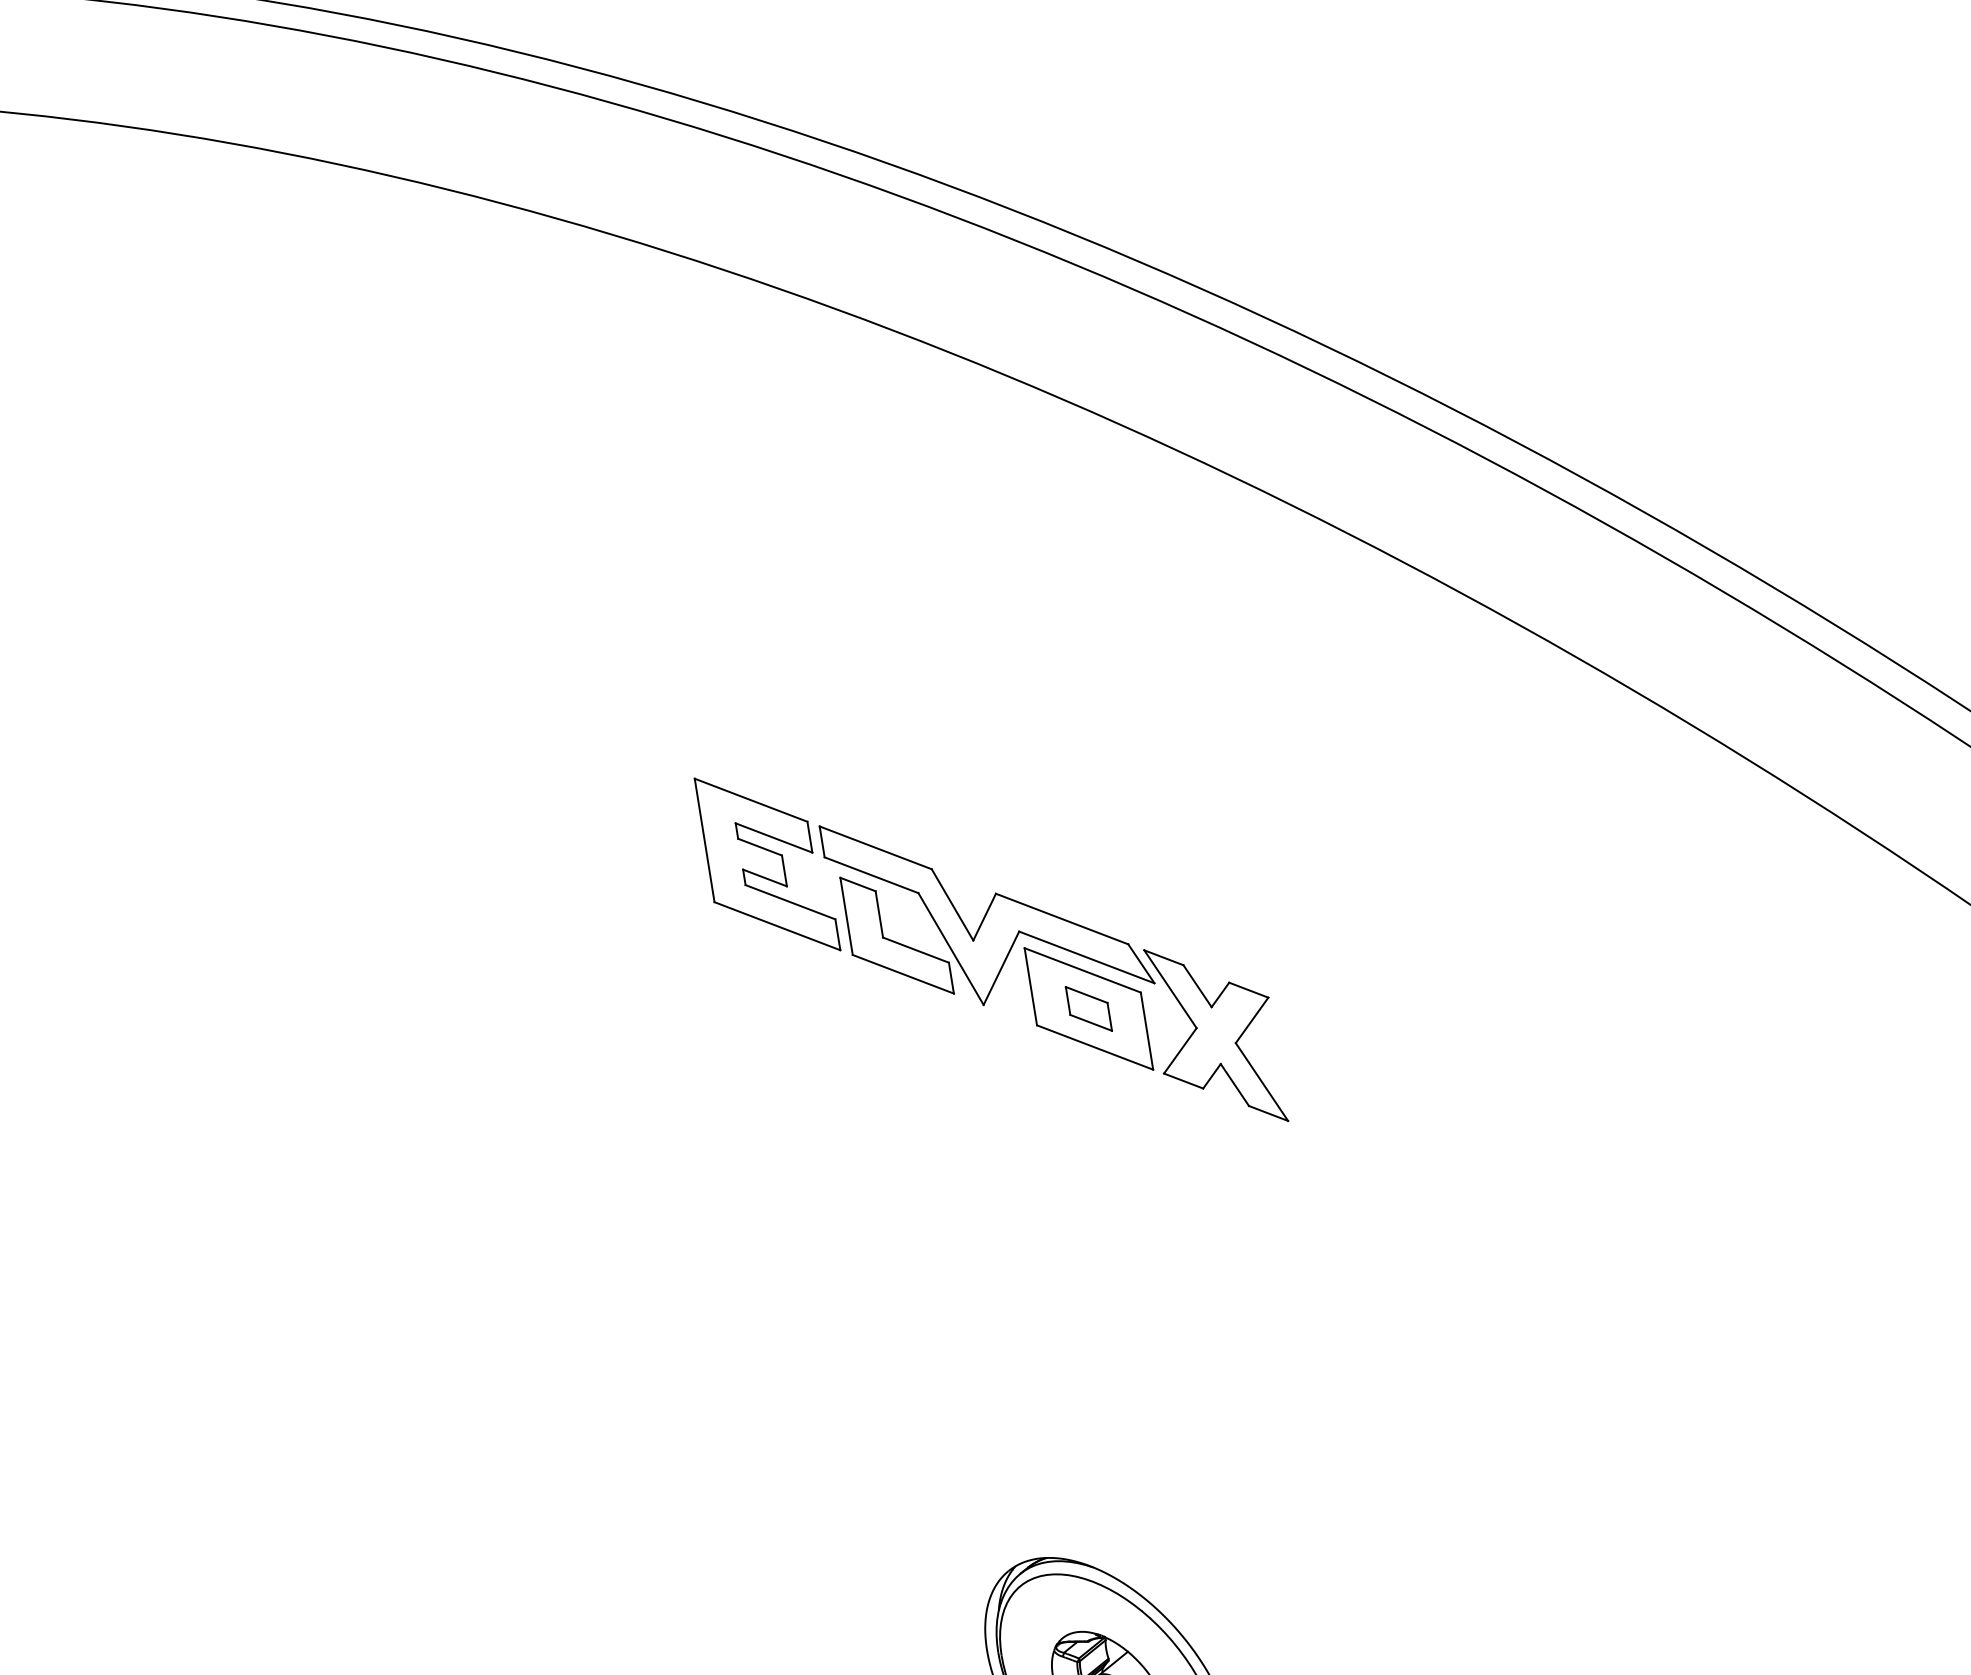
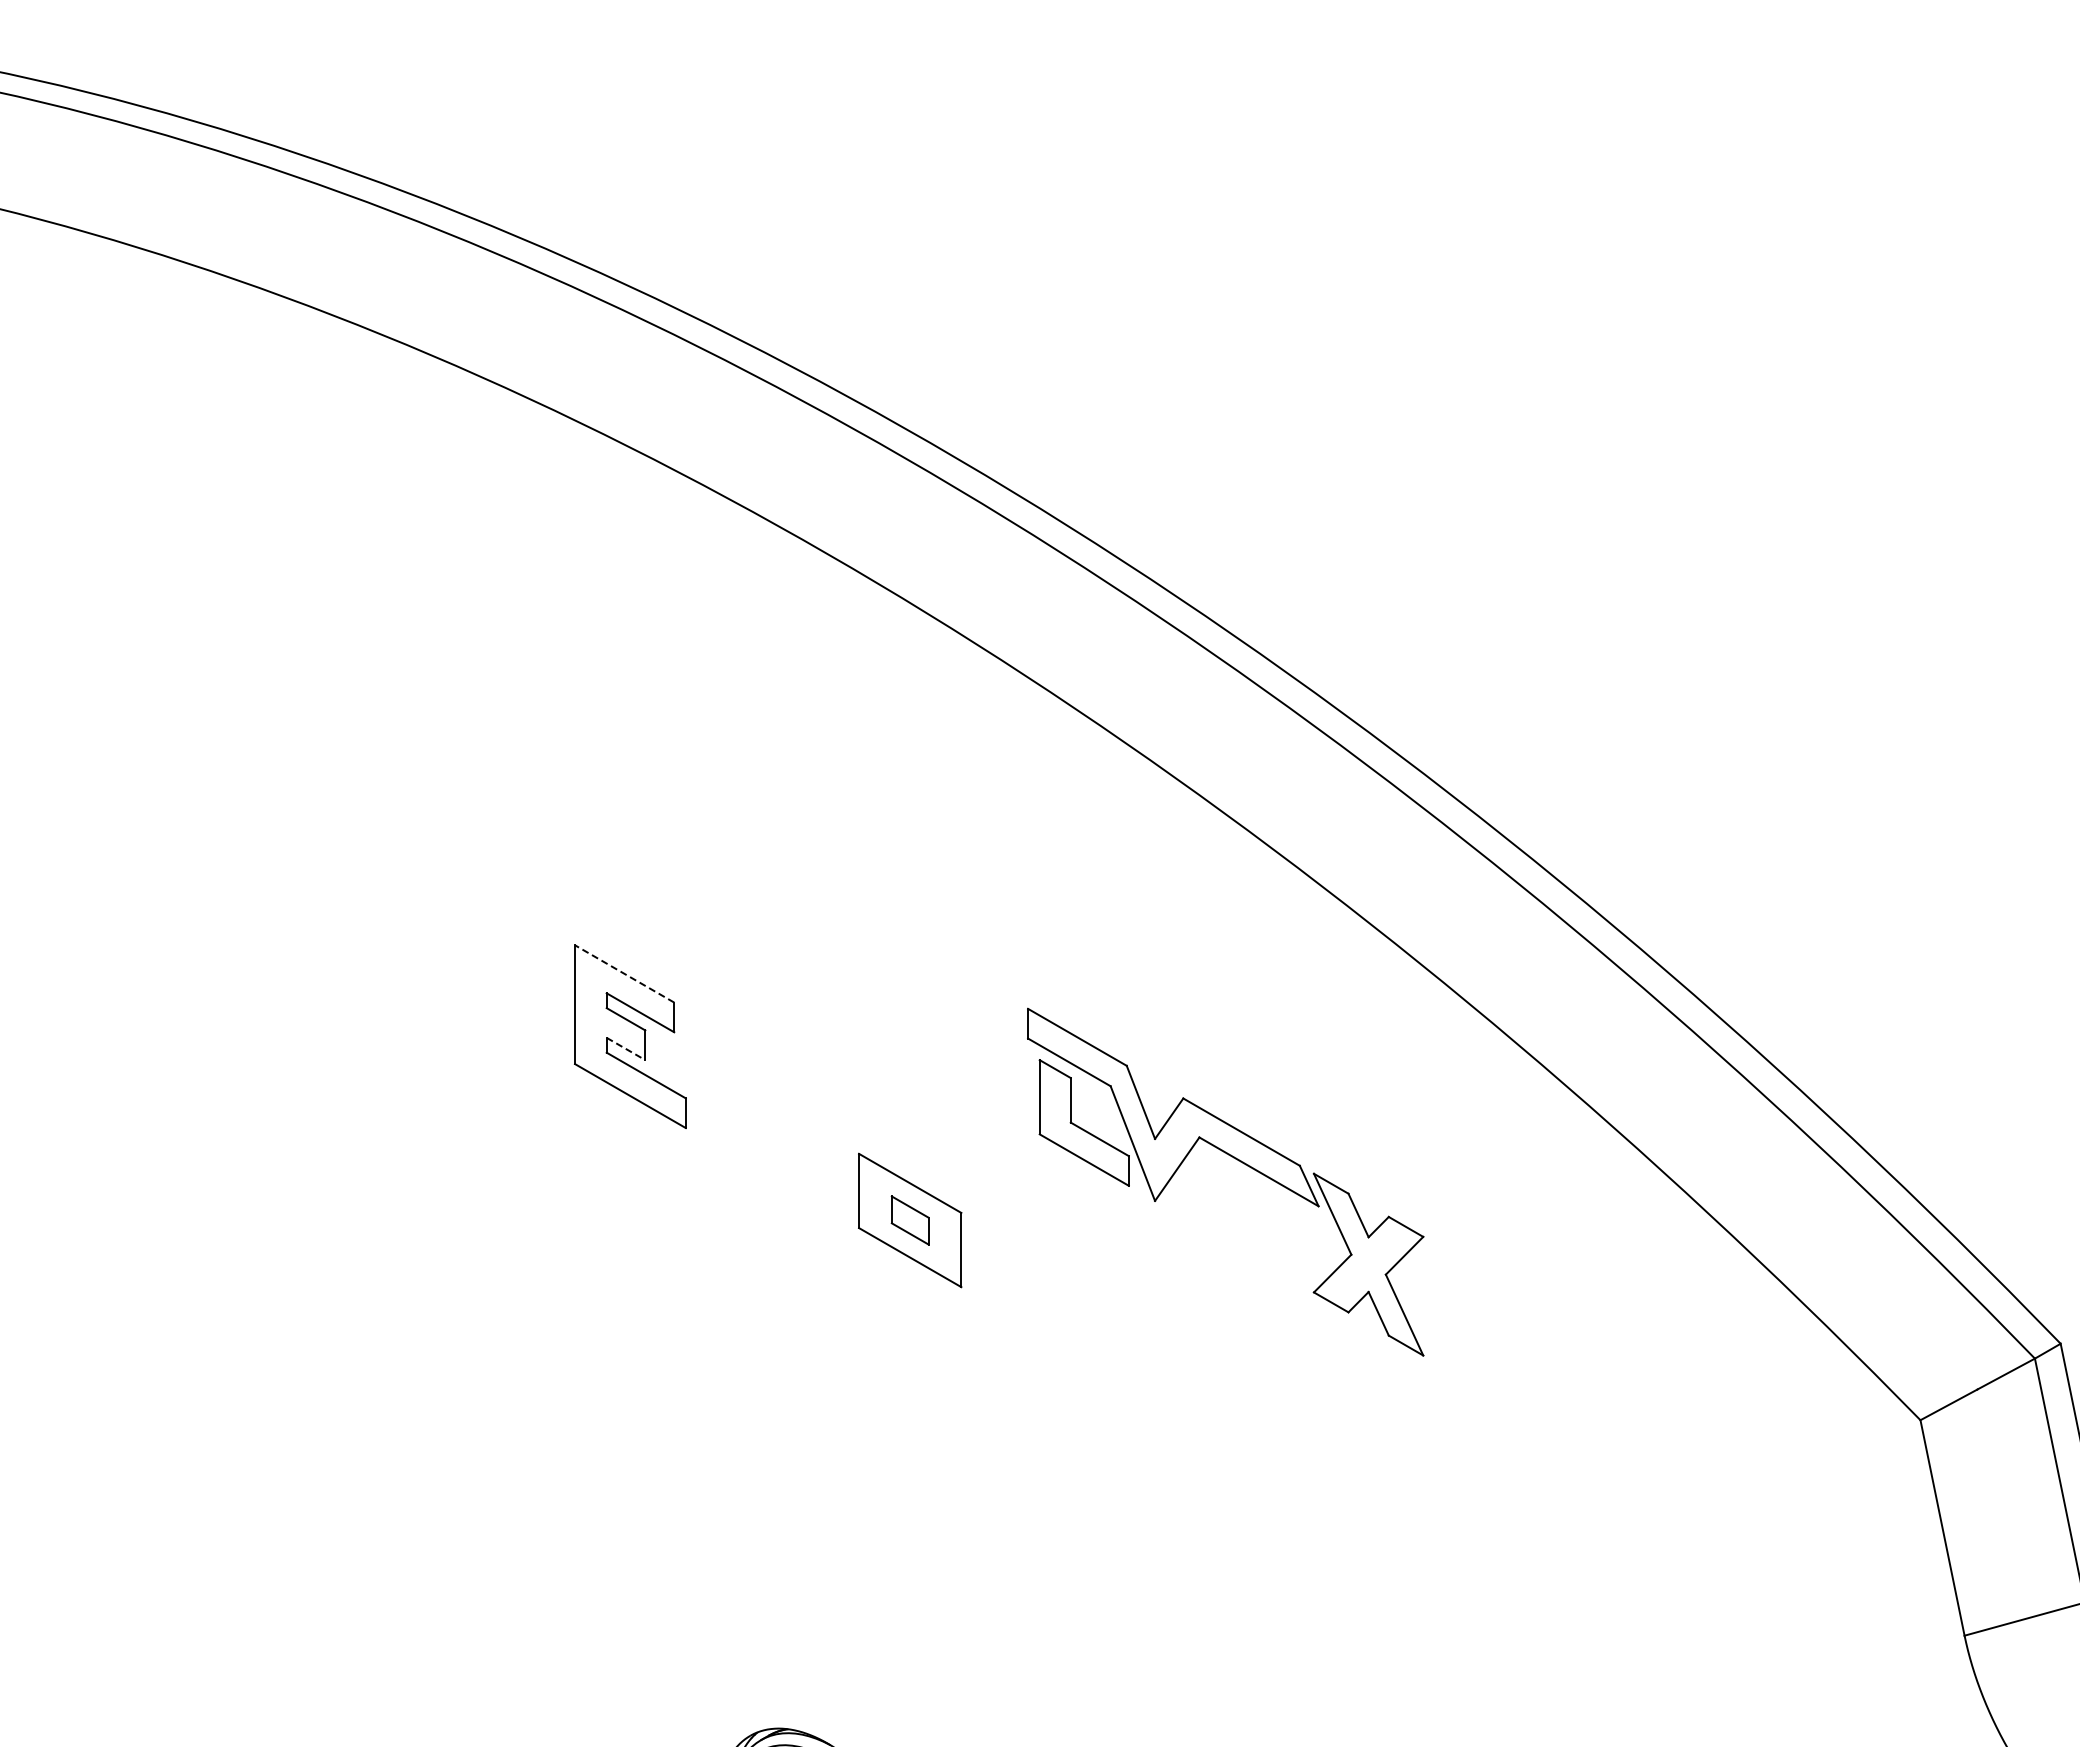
line: (750, 799) -> (624, 973), solid -> dashed
line: (765, 878) -> (626, 1049), solid -> dashed
part: (1063, 950) -> (1238, 1161), moved

